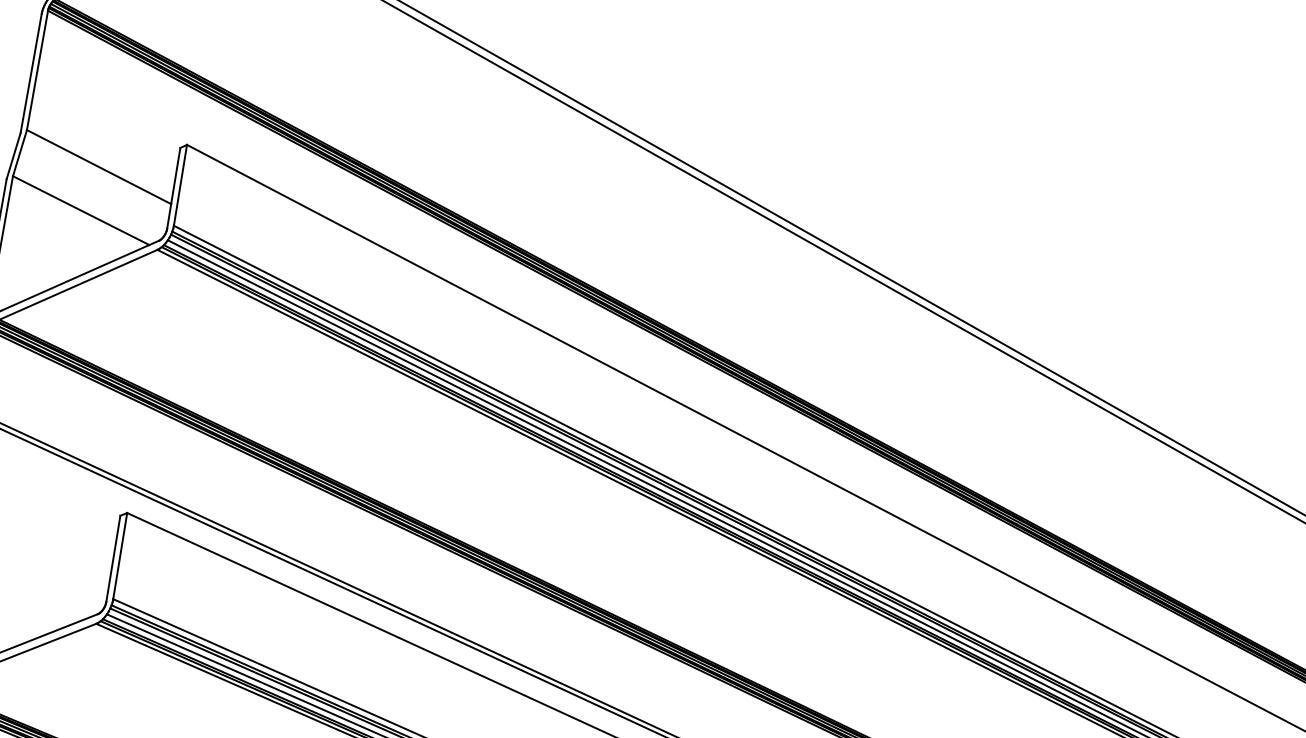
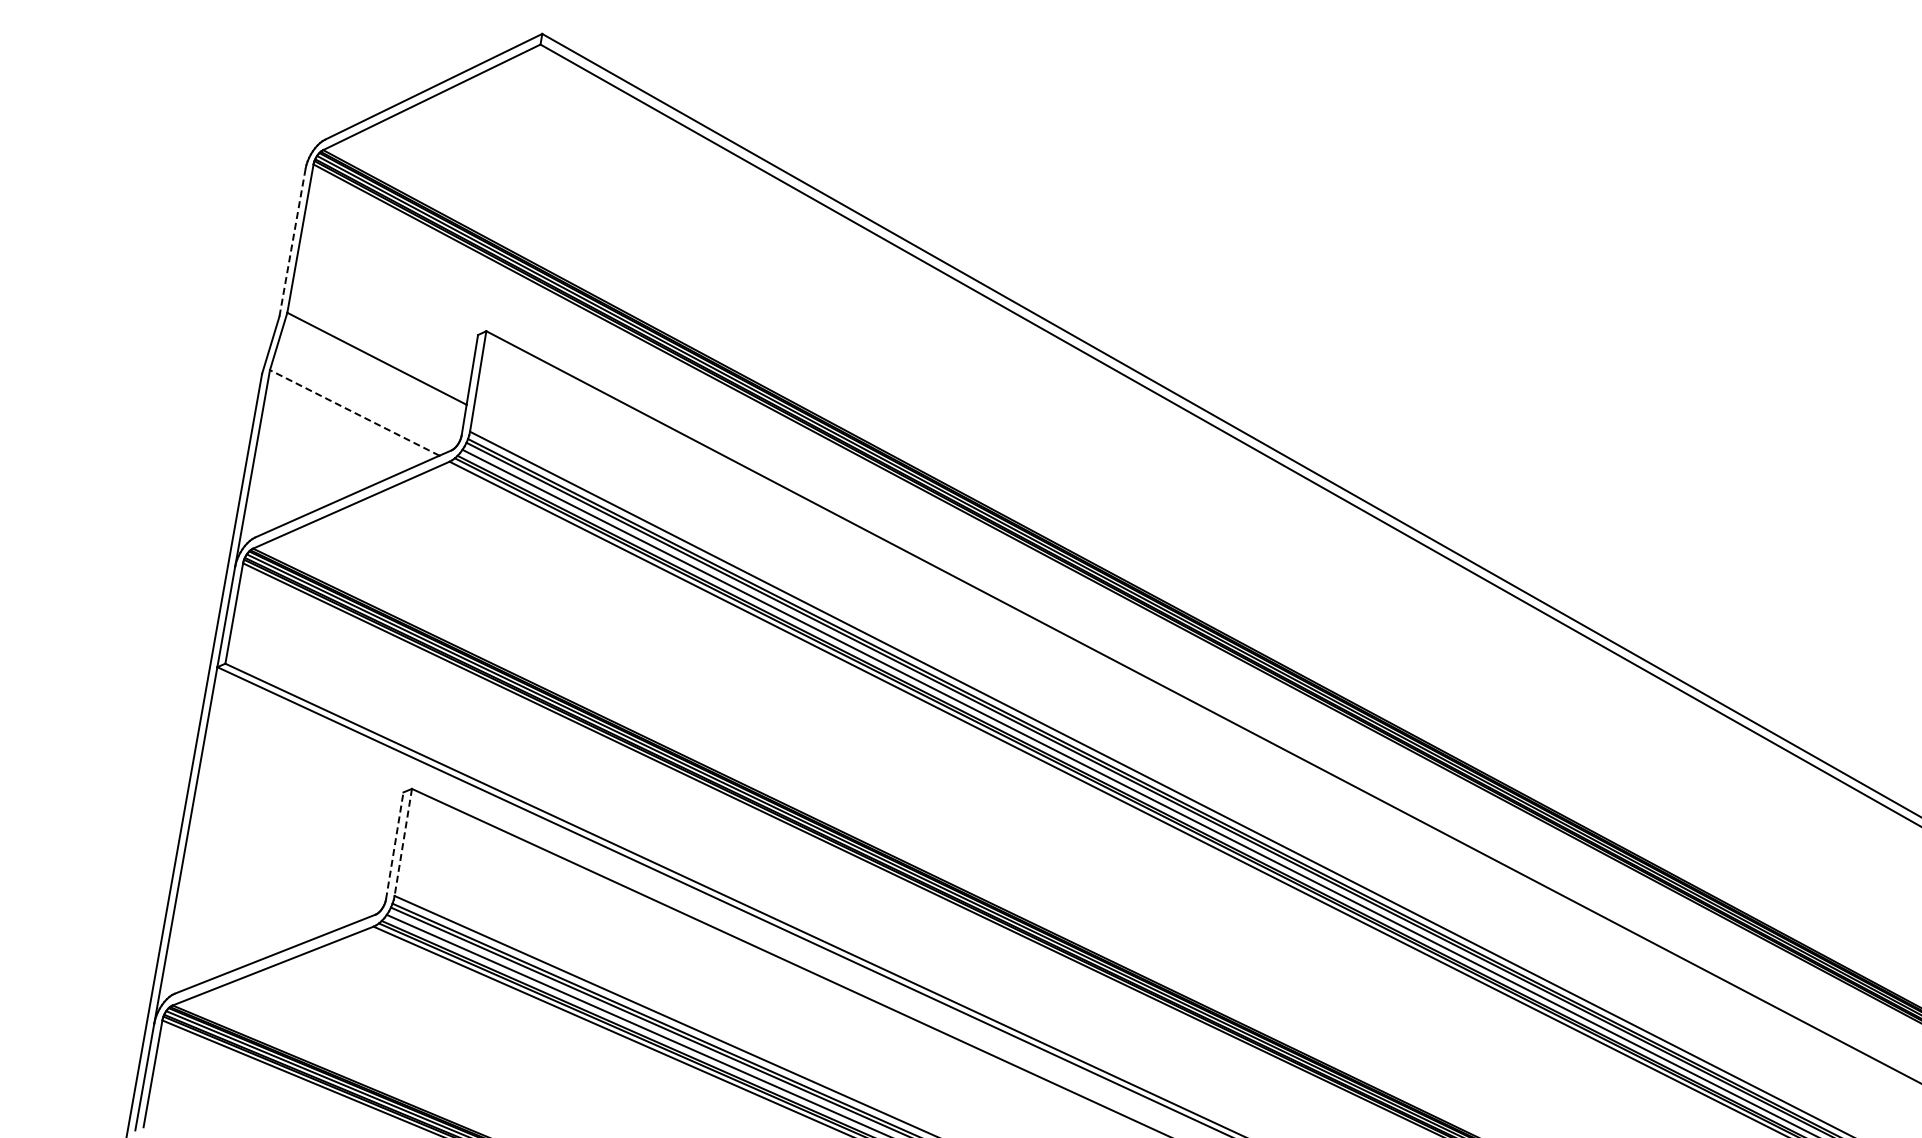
line: (31, 72) -> (292, 241), solid -> dashed
line: (80, 210) -> (354, 412), solid -> dashed
line: (120, 556) -> (403, 842), solid -> dashed
line: (113, 558) -> (394, 845), solid -> dashed

